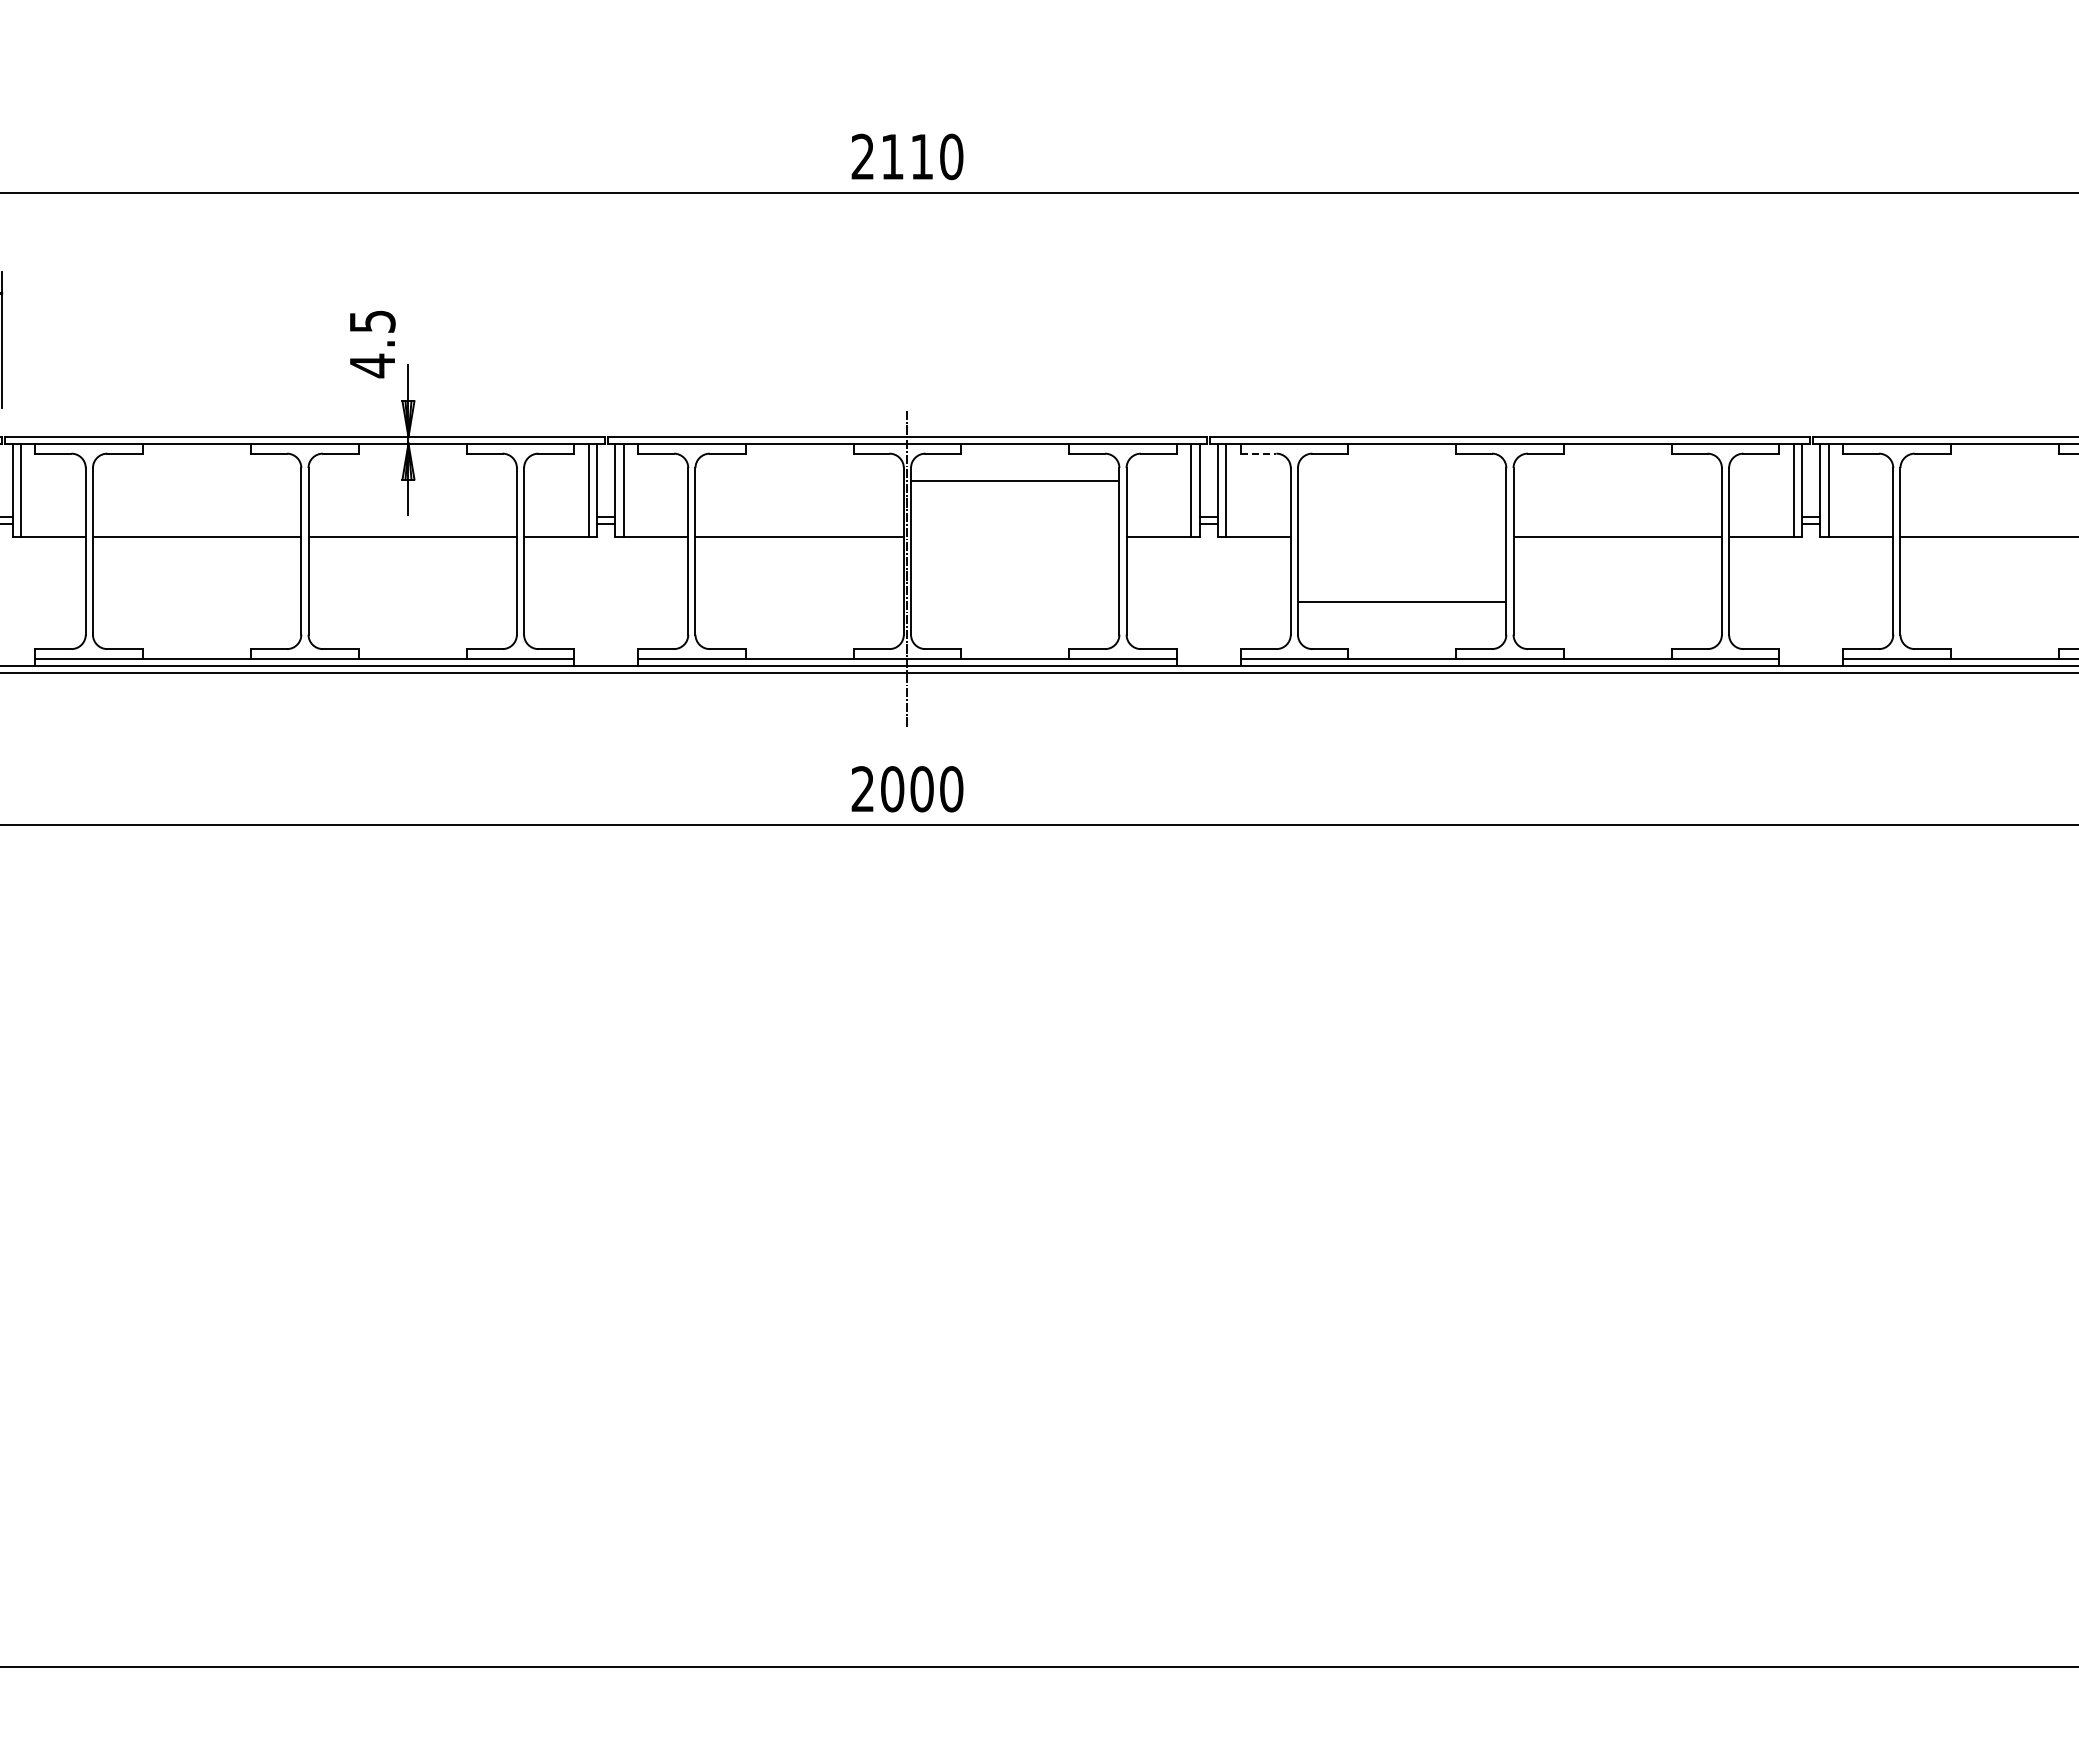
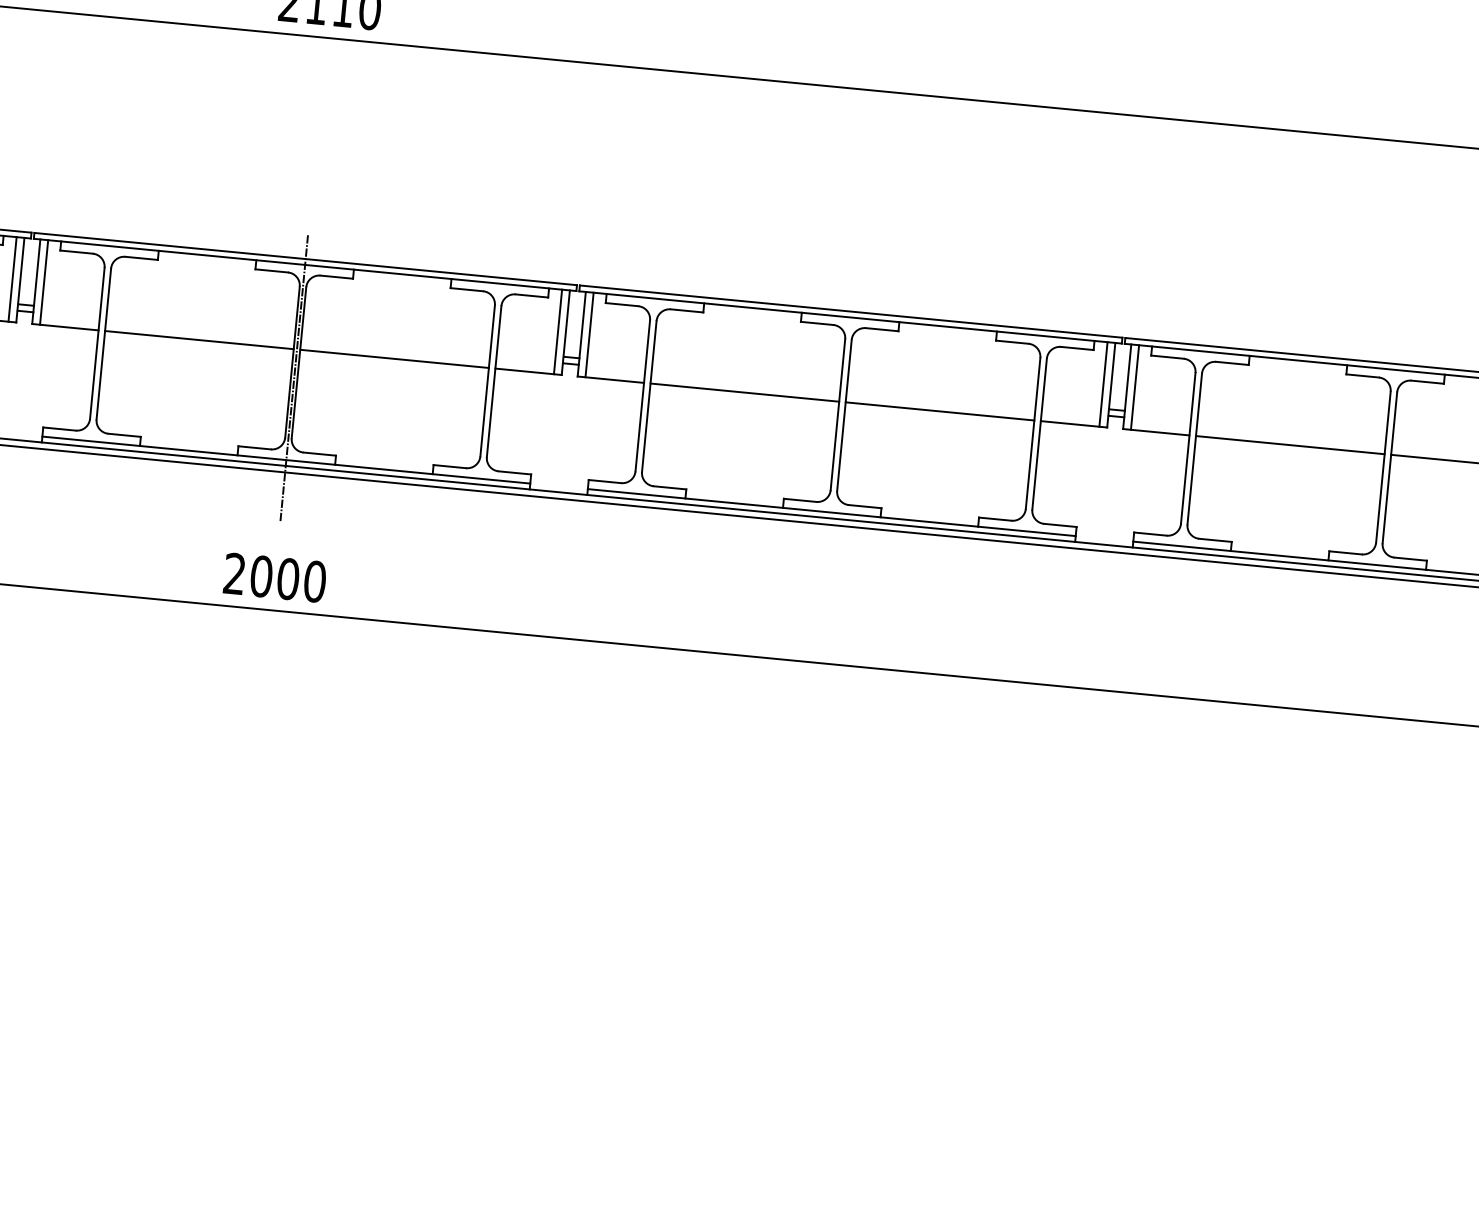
line: (1258, 453) -> (622, 304), dashed -> solid
line: (1015, 481) -> (394, 359), moved
line: (1401, 602) -> (744, 393), moved

